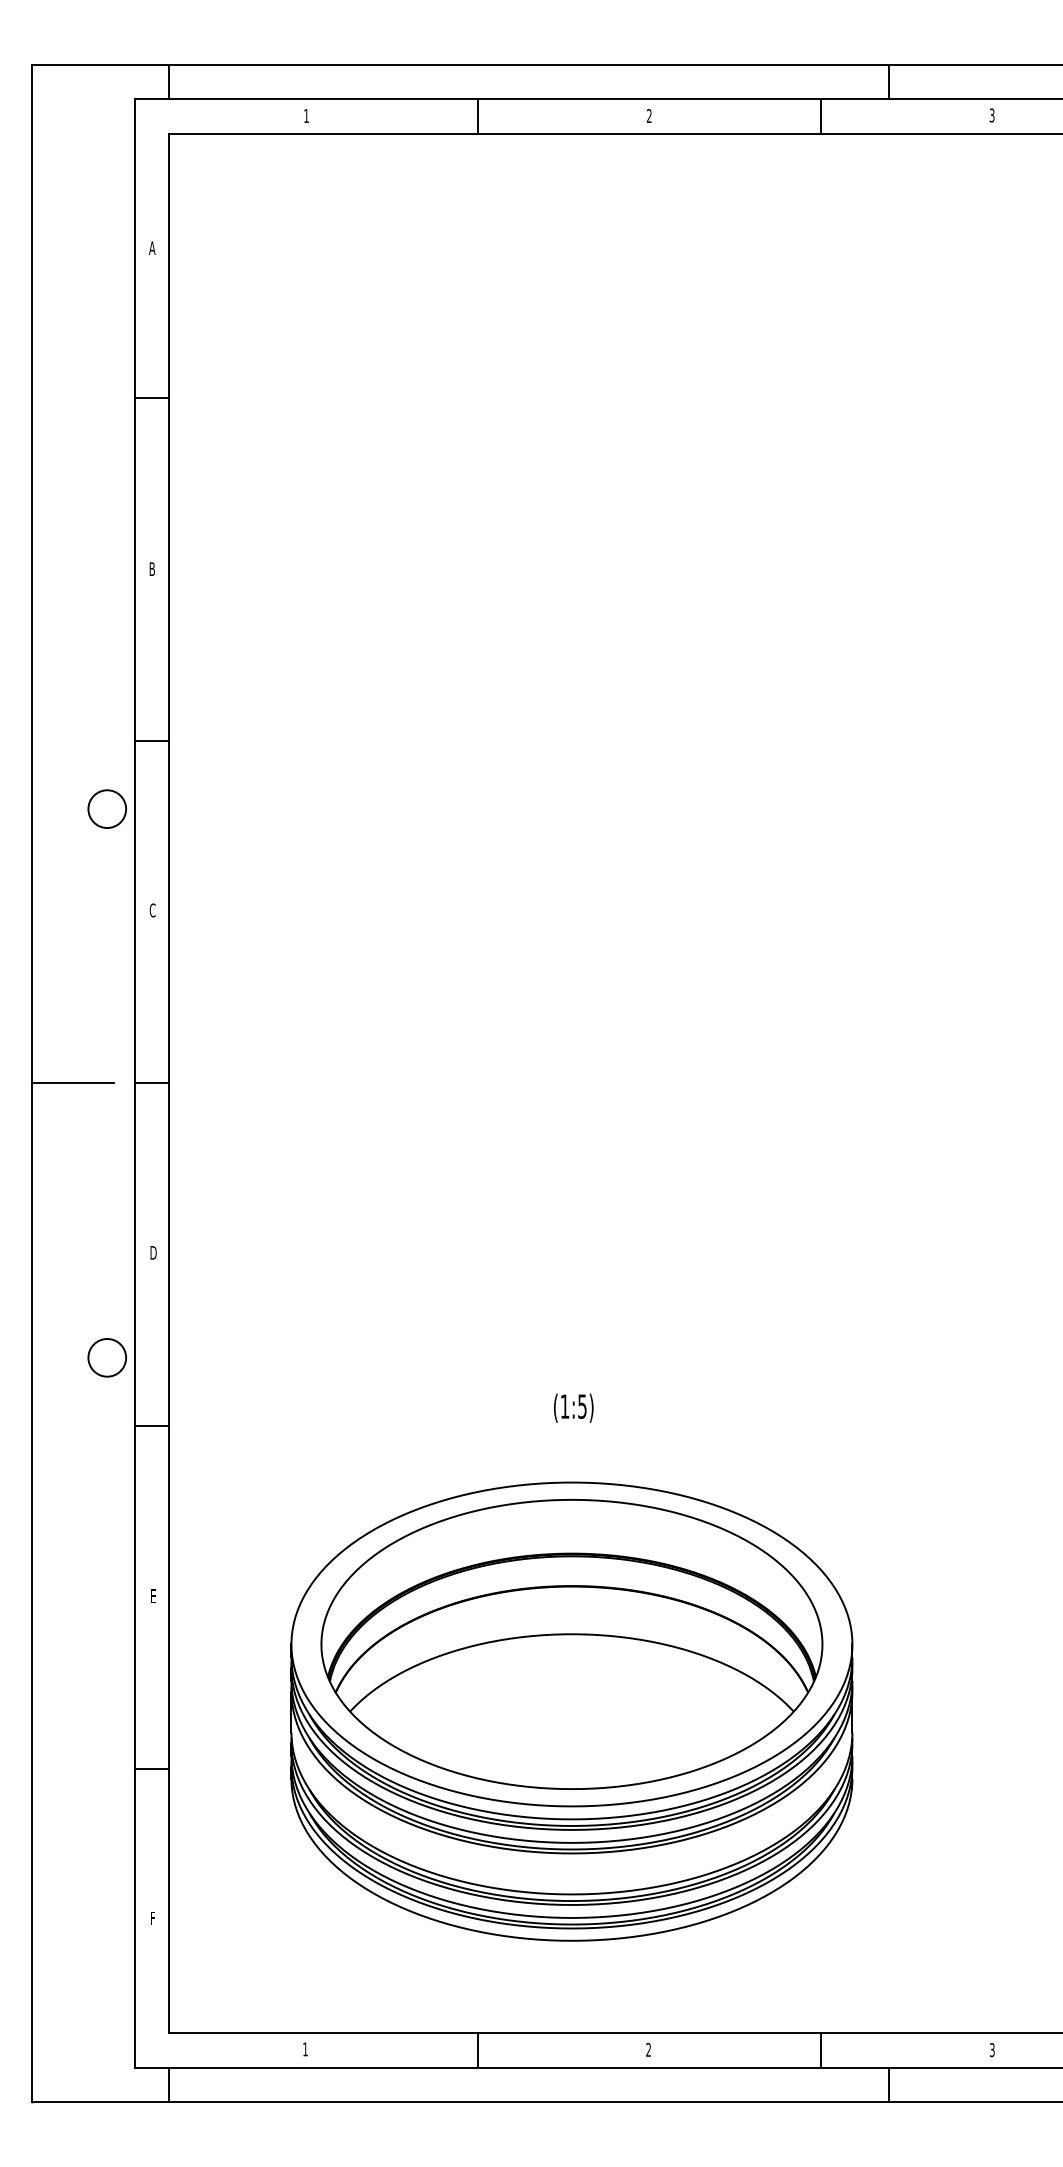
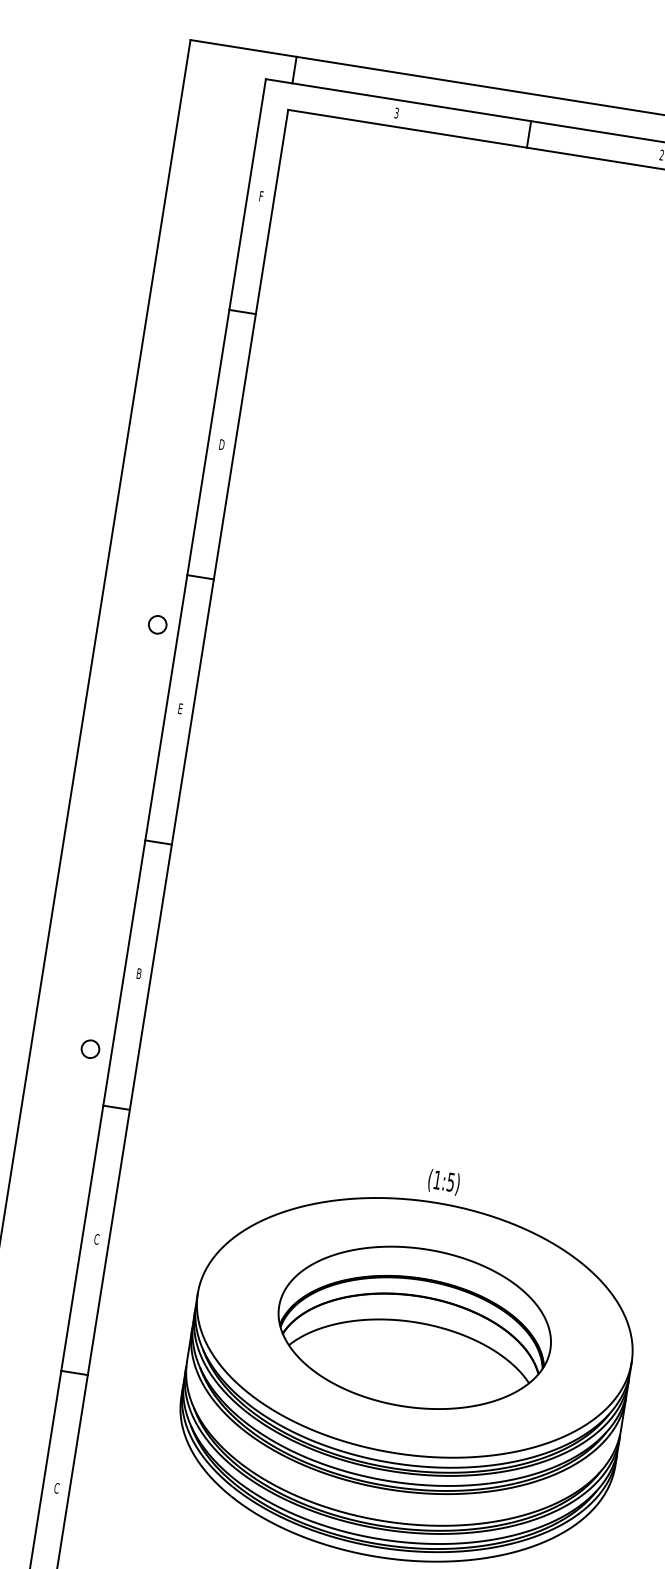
text: (306, 116) -> (396, 113), 1 -> 3
text: (152, 247) -> (261, 195), A -> F
text: (152, 568) -> (222, 444), B -> D
circle: (107, 809) -> (157, 625), size x0.6
text: (152, 910) -> (180, 708), C -> E
line: (72, 1083) -> (97, 832), removed
text: (153, 1252) -> (139, 973), D -> B
circle: (107, 1357) -> (90, 1049), size x0.6
text: (573, 1407) -> (443, 1181), moved
text: (153, 1596) -> (97, 1239), E -> C
part: (571, 1644) -> (414, 1327), size x0.7
text: (152, 1918) -> (56, 1488), F -> C

